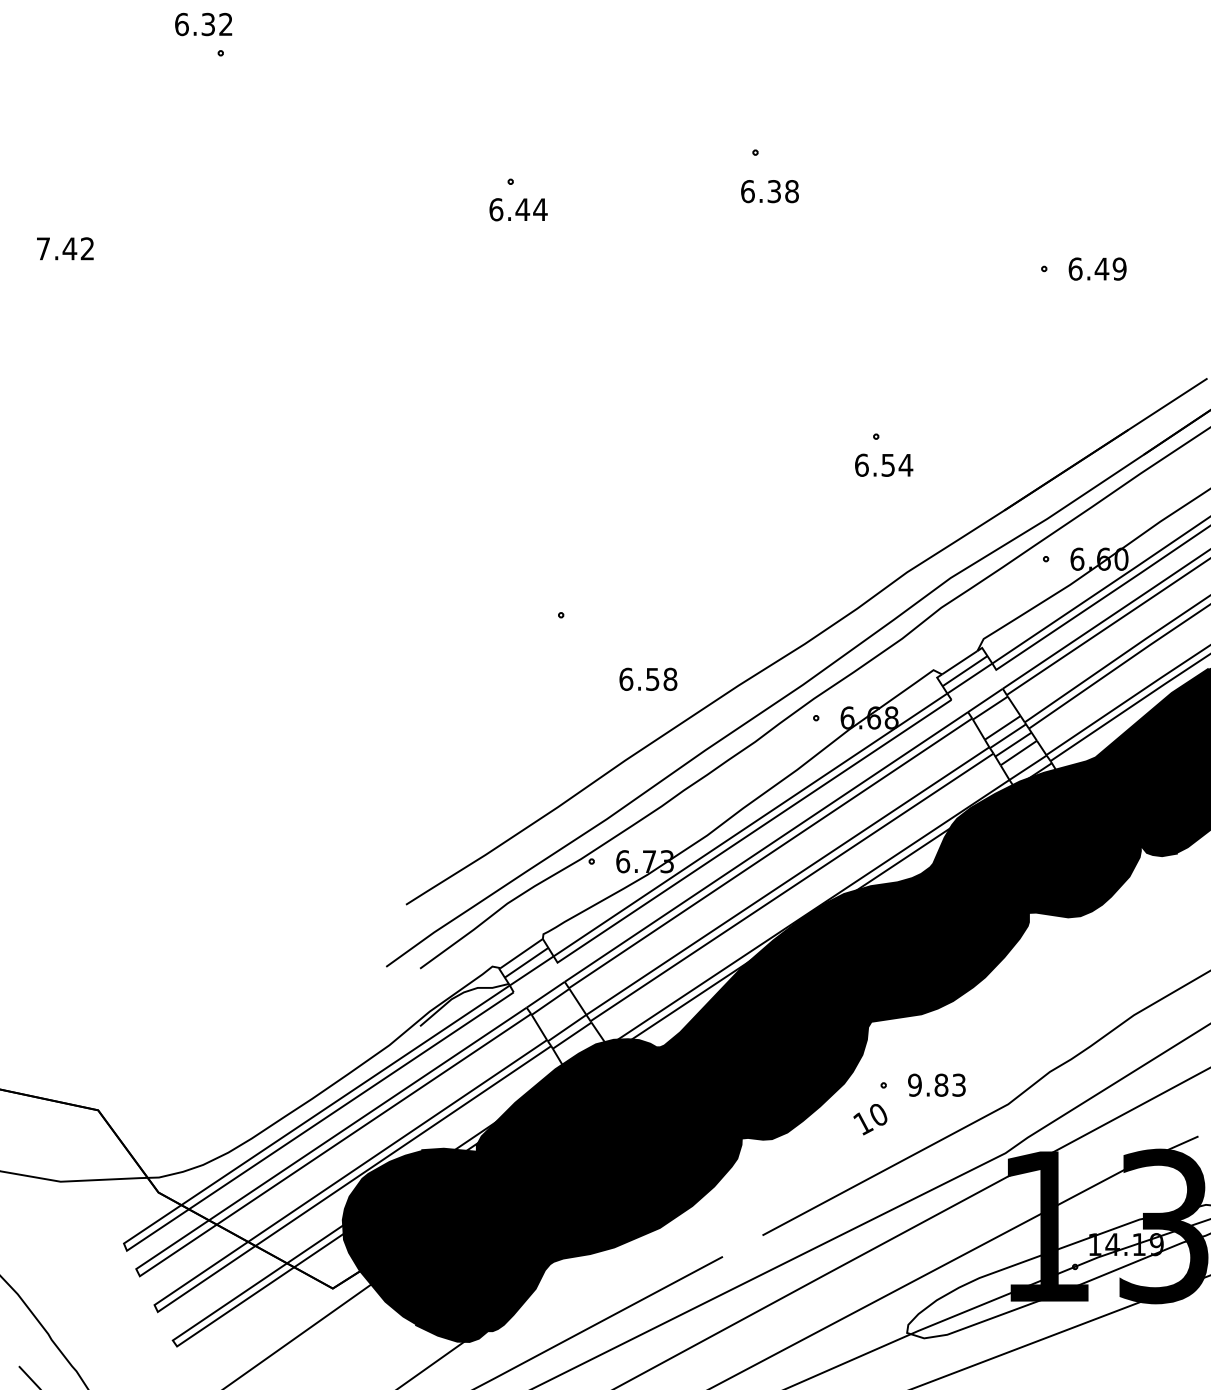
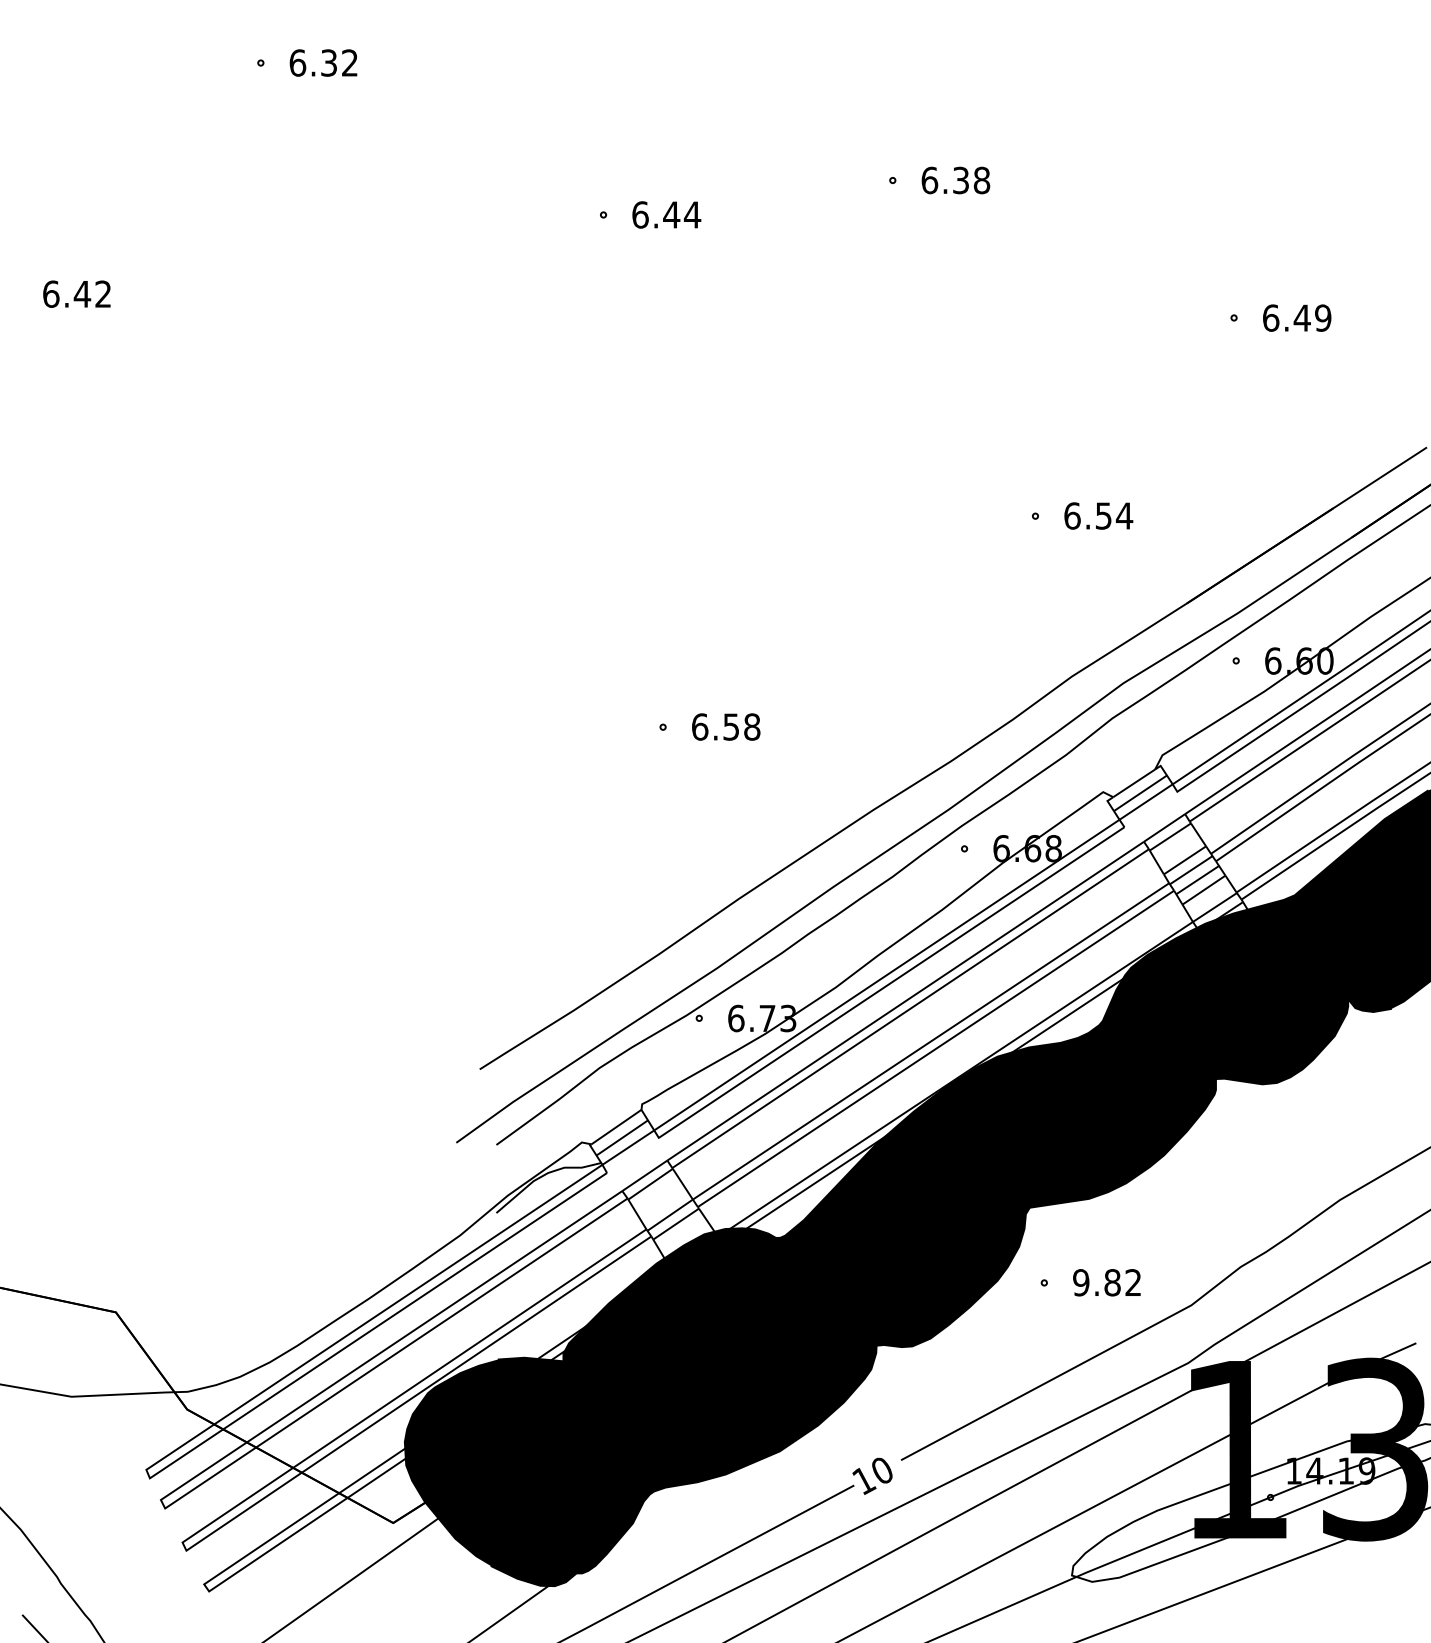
text: (203, 24) -> (323, 62), moved
text: (769, 191) -> (955, 180), moved
text: (518, 209) -> (666, 214), moved
text: (43, 248) -> (51, 293), 7.42 -> 6.42
text: (883, 464) -> (1098, 515), moved
text: (648, 678) -> (726, 726), moved
text: (959, 1085) -> (1133, 1282), 9.83 -> 9.82
text: (870, 1118) -> (872, 1475), moved

